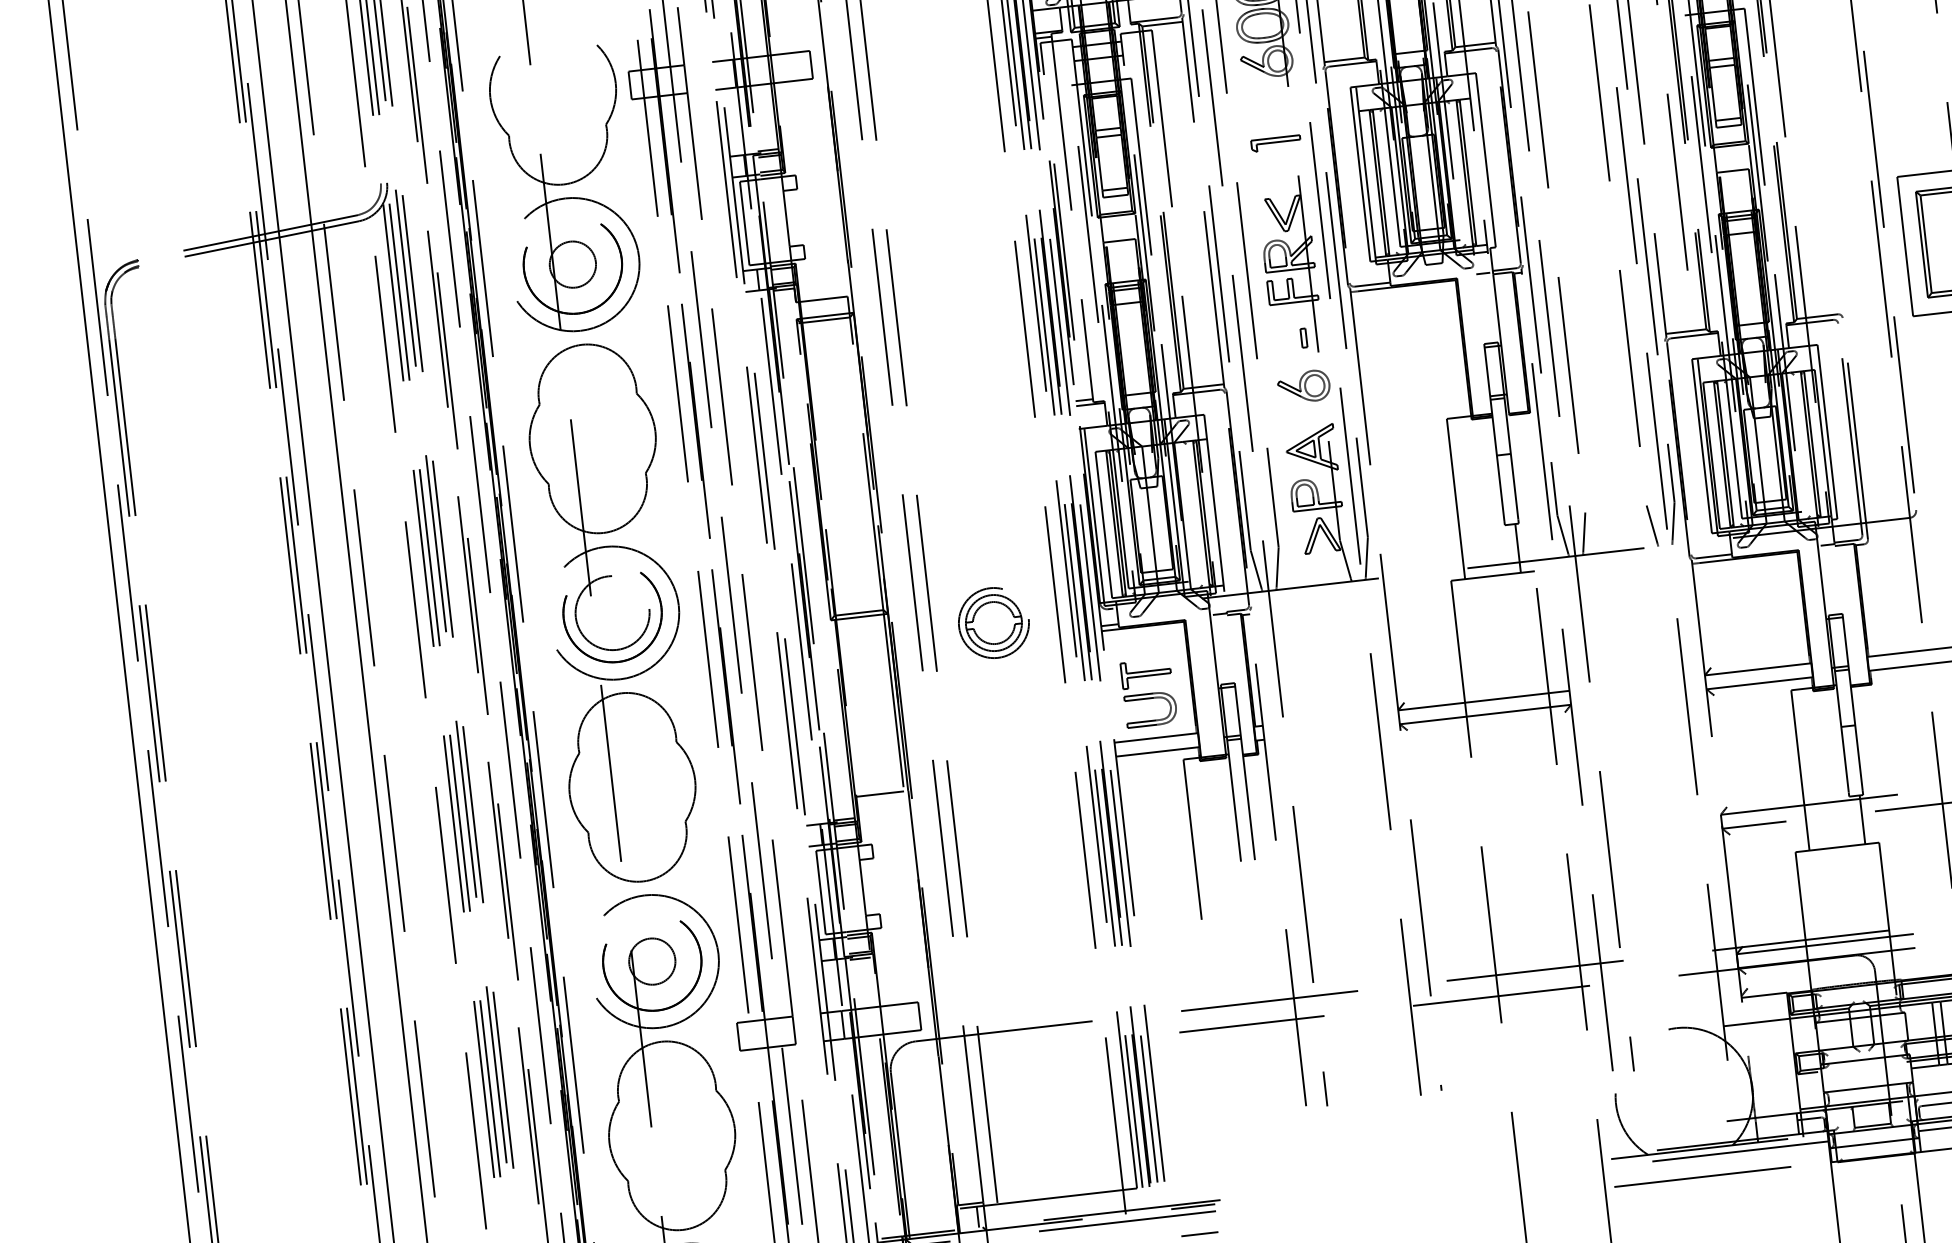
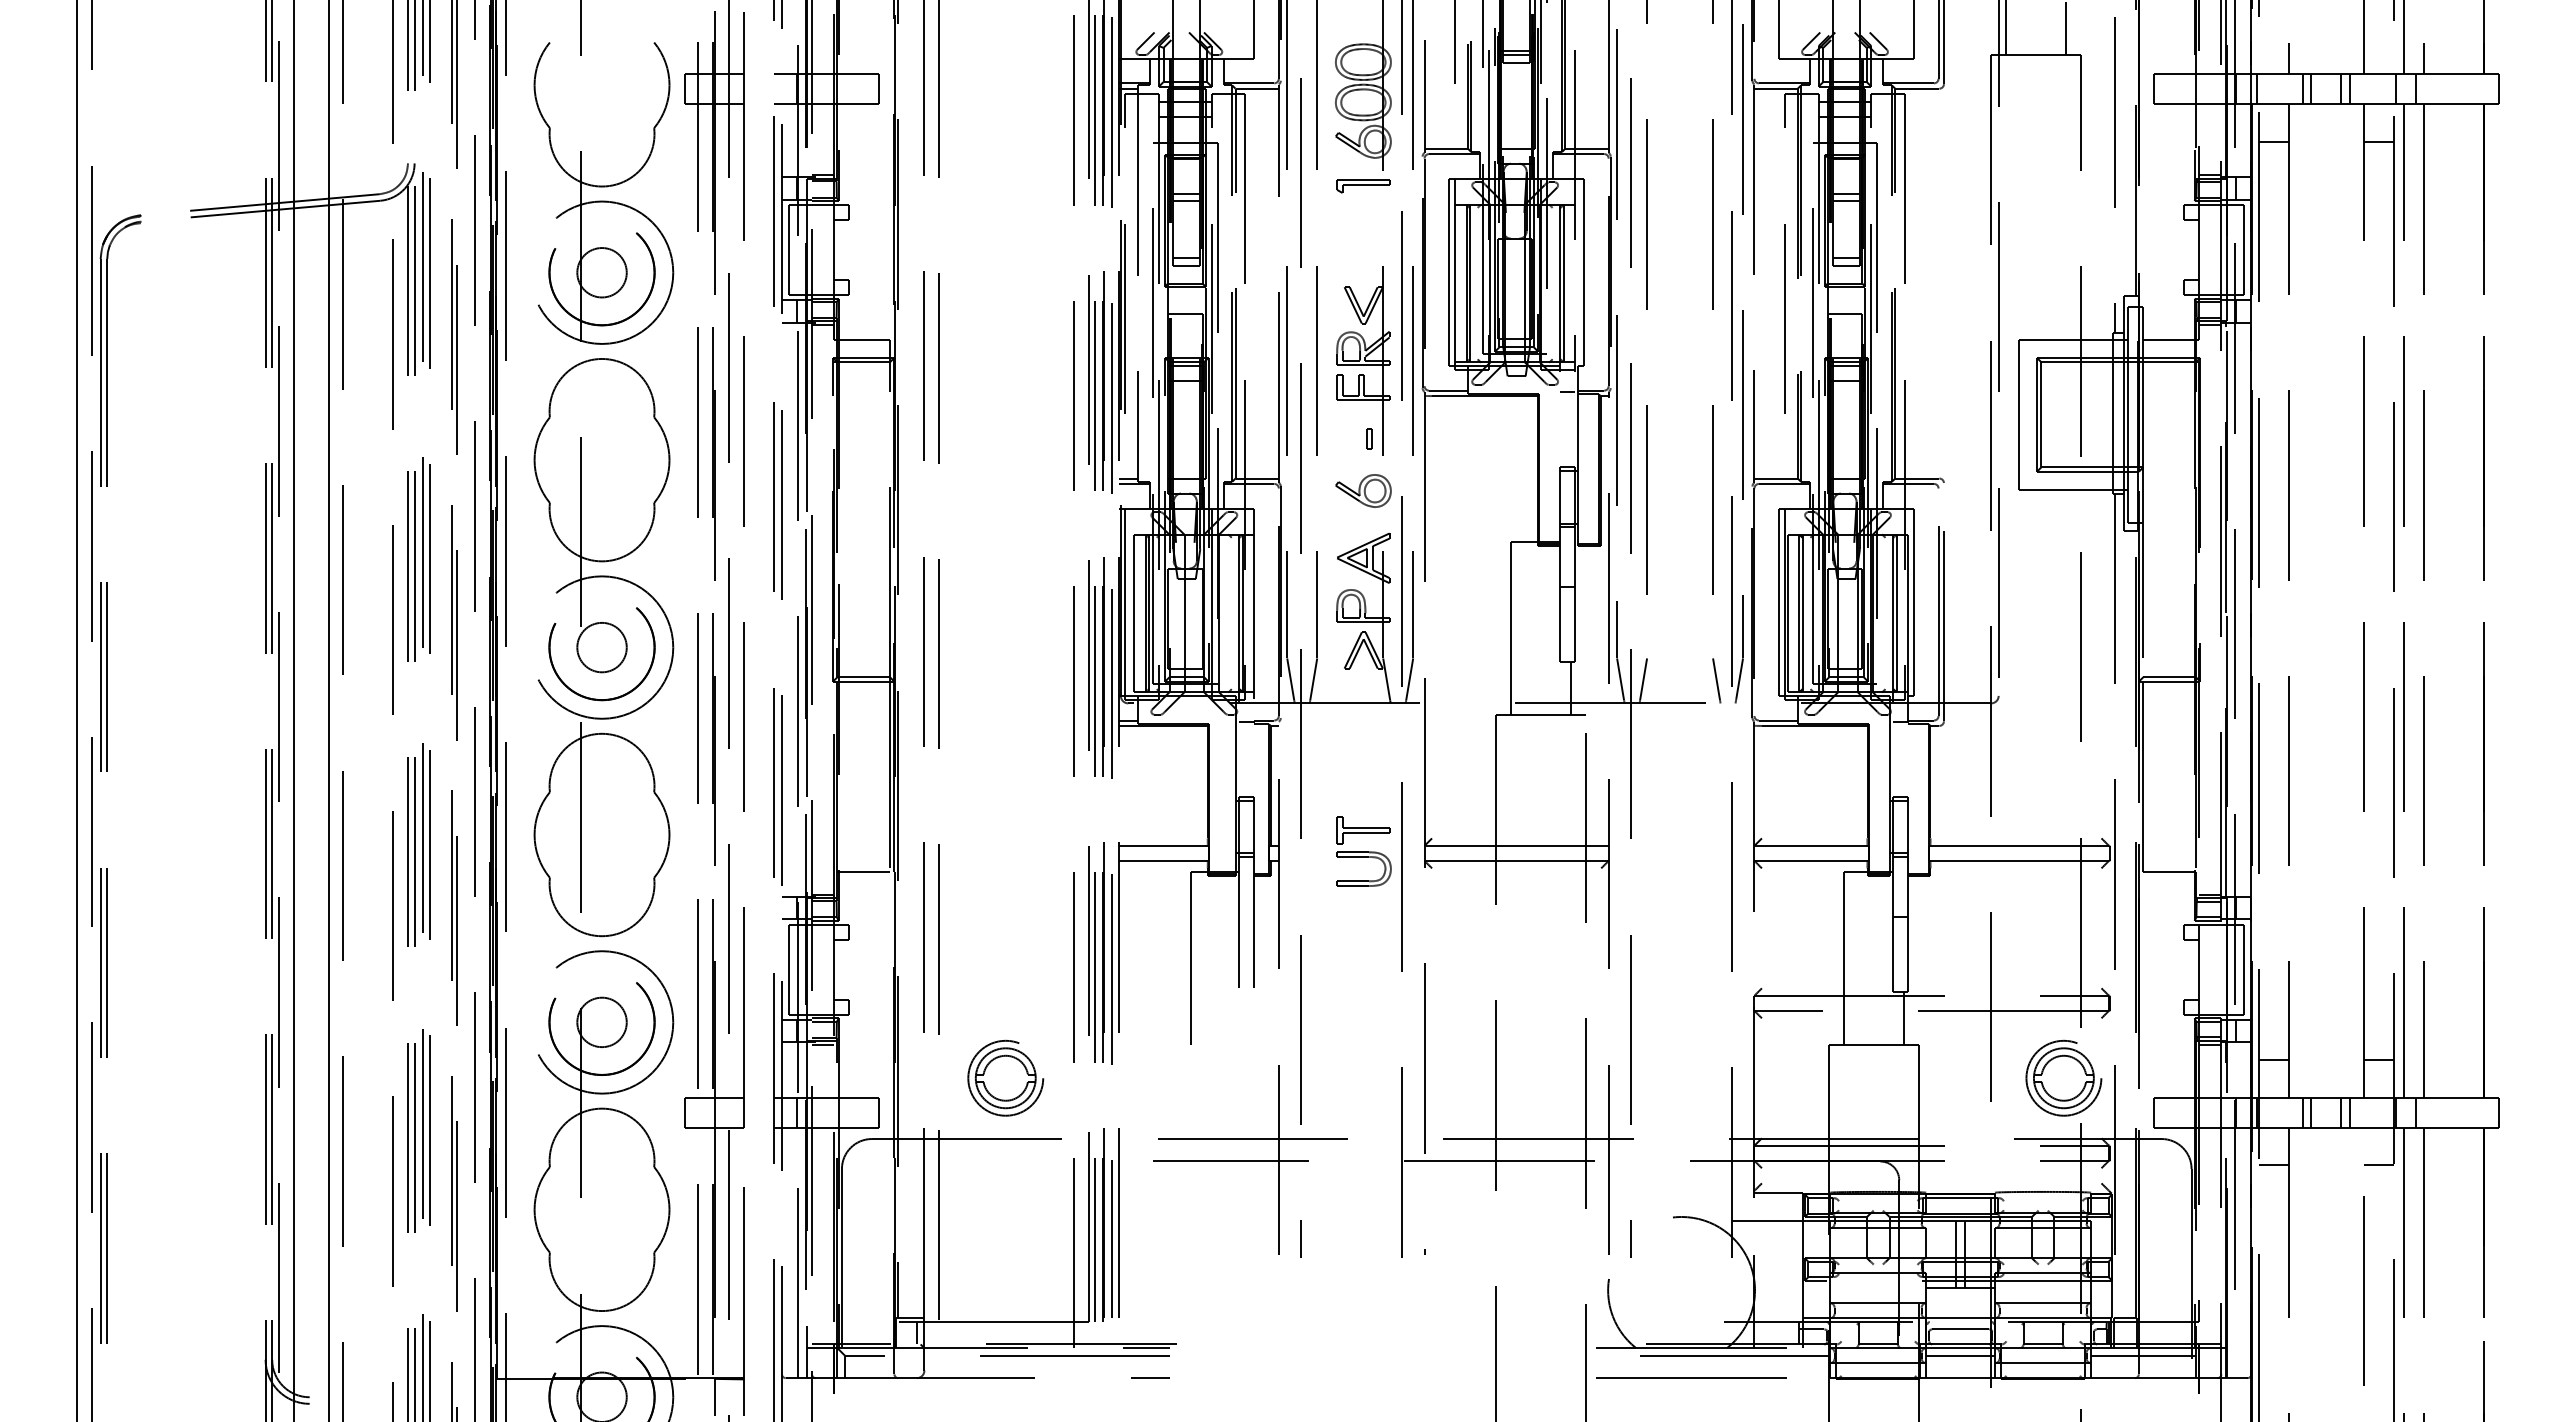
part: (1276, 143) -> (1363, 186), moved
circle: (612, 613) -> (601, 647), size x0.62
part: (993, 622) -> (1005, 1077), moved
part: (1148, 693) -> (1363, 851), moved

